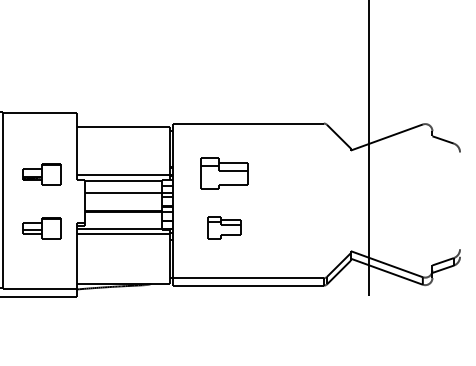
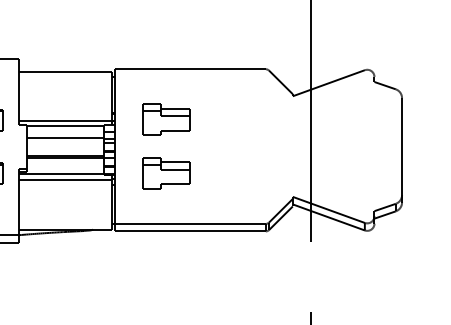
line: (460, 204) -> (402, 150), added
part: (224, 227) -> (166, 173), size x1.43

